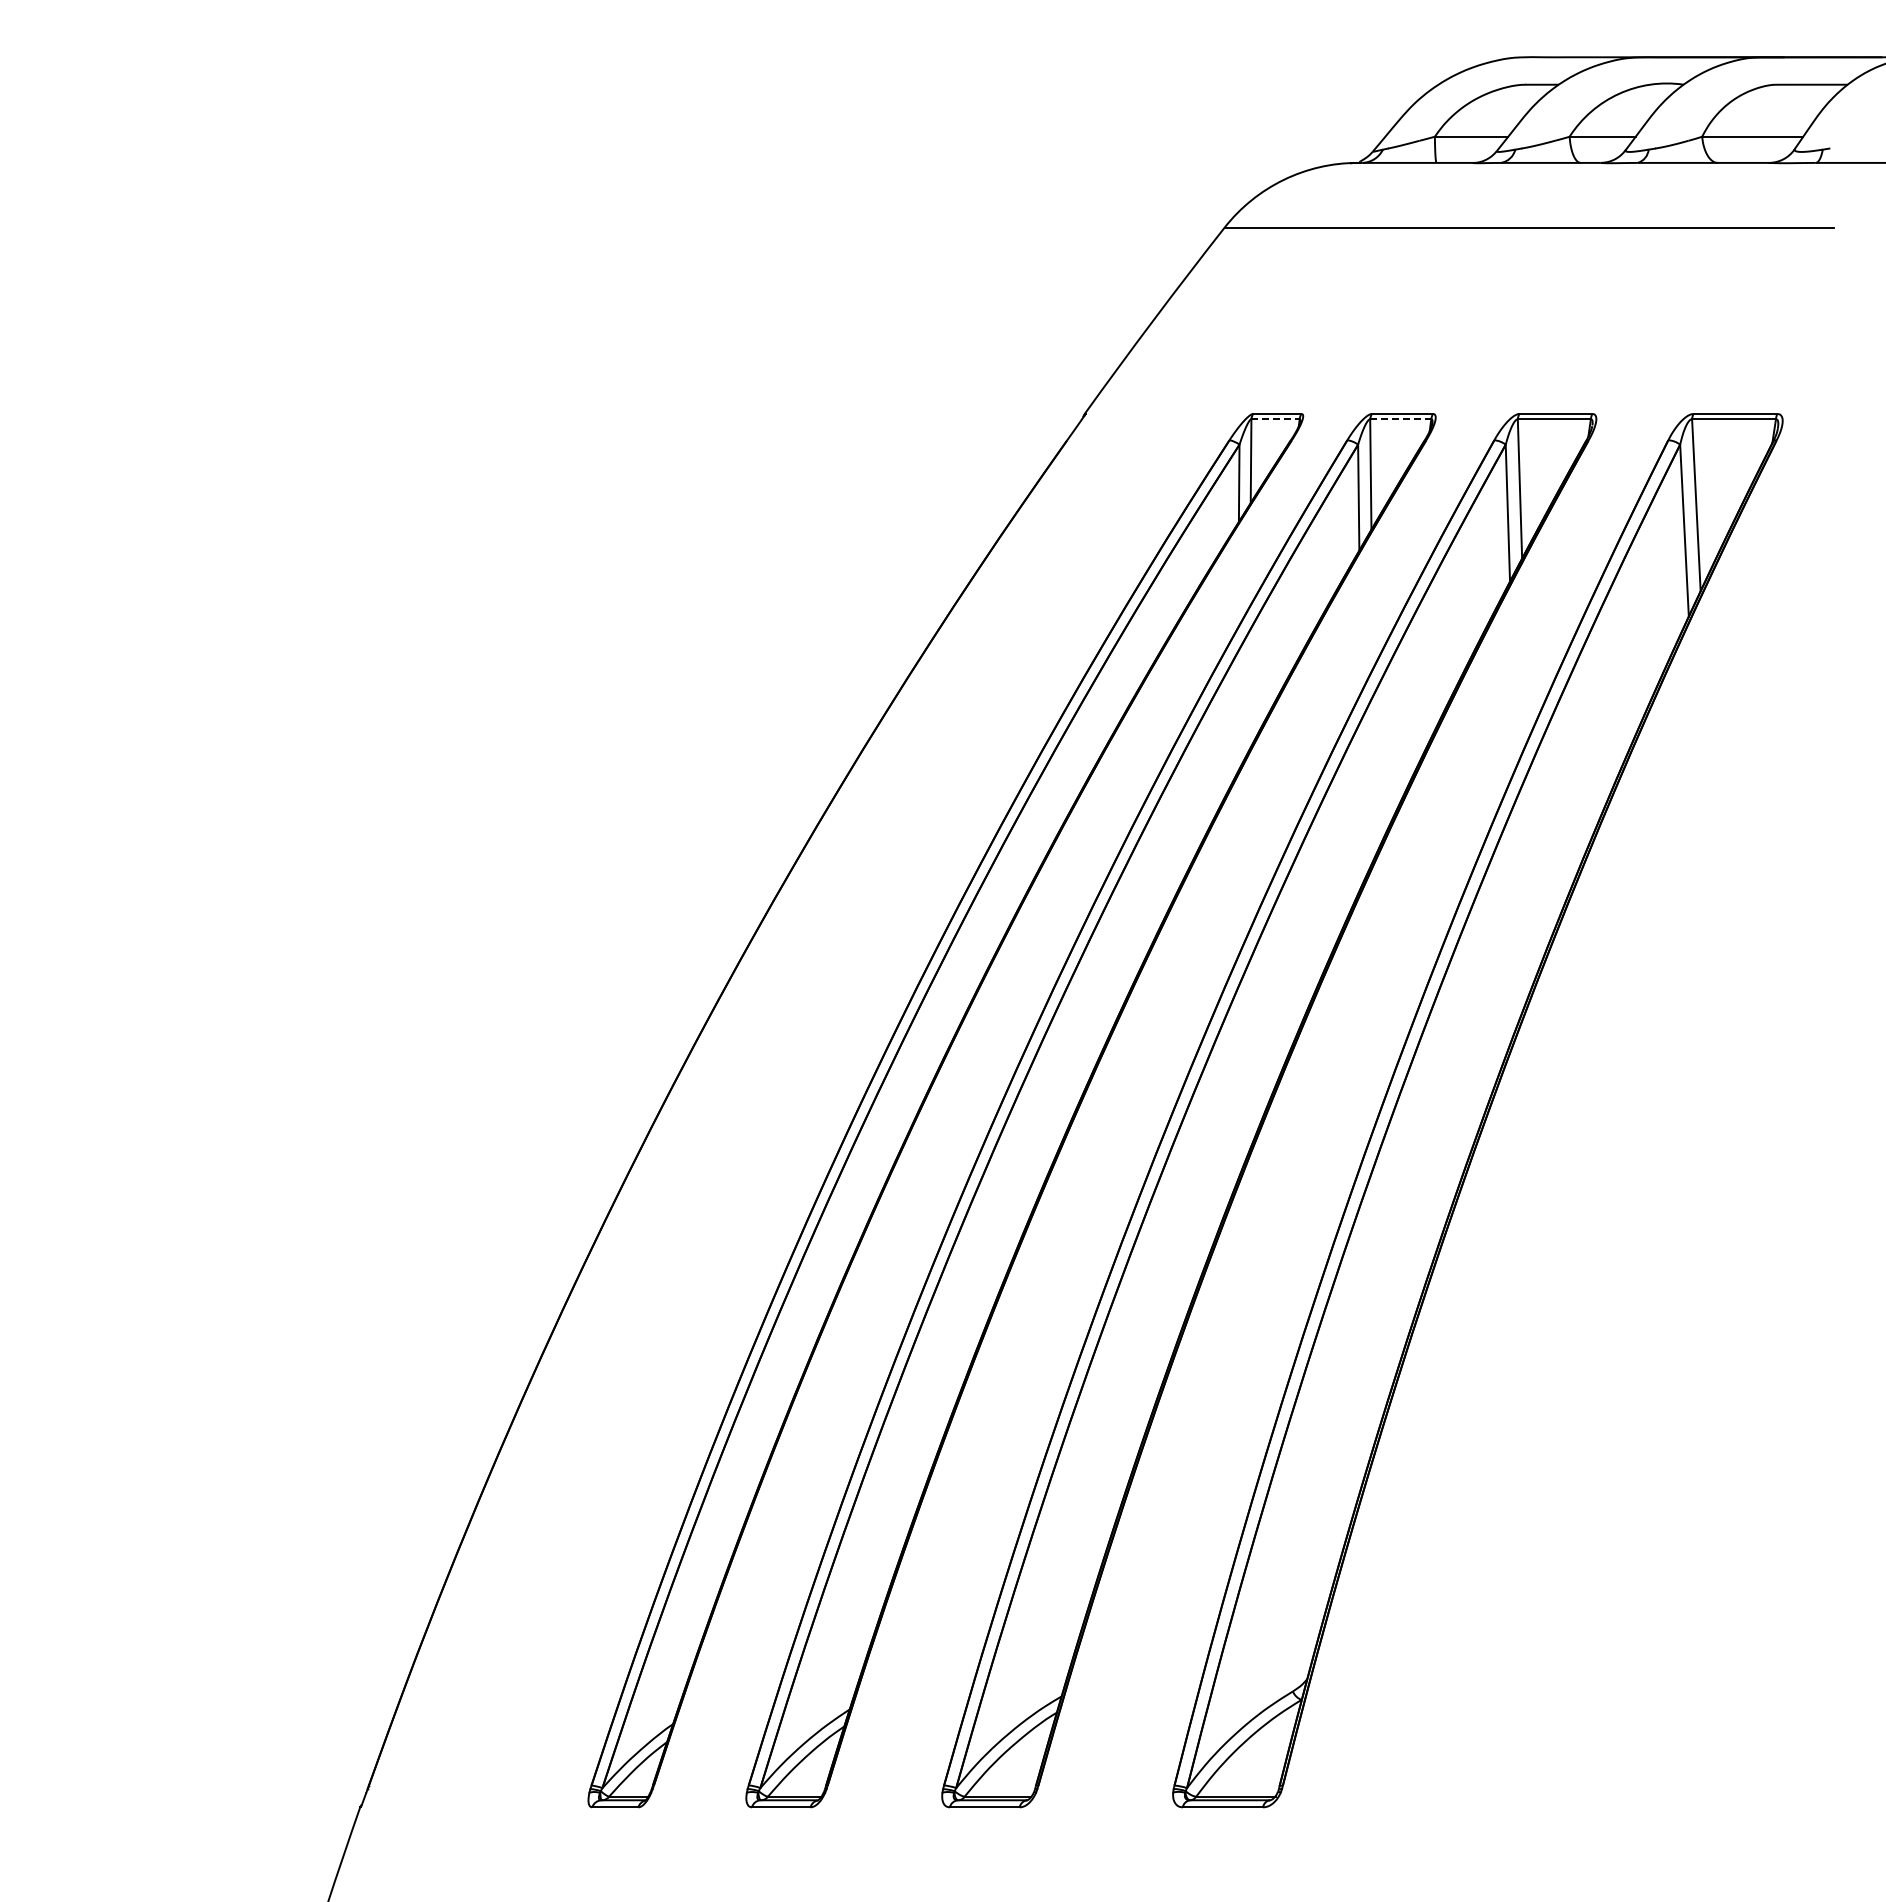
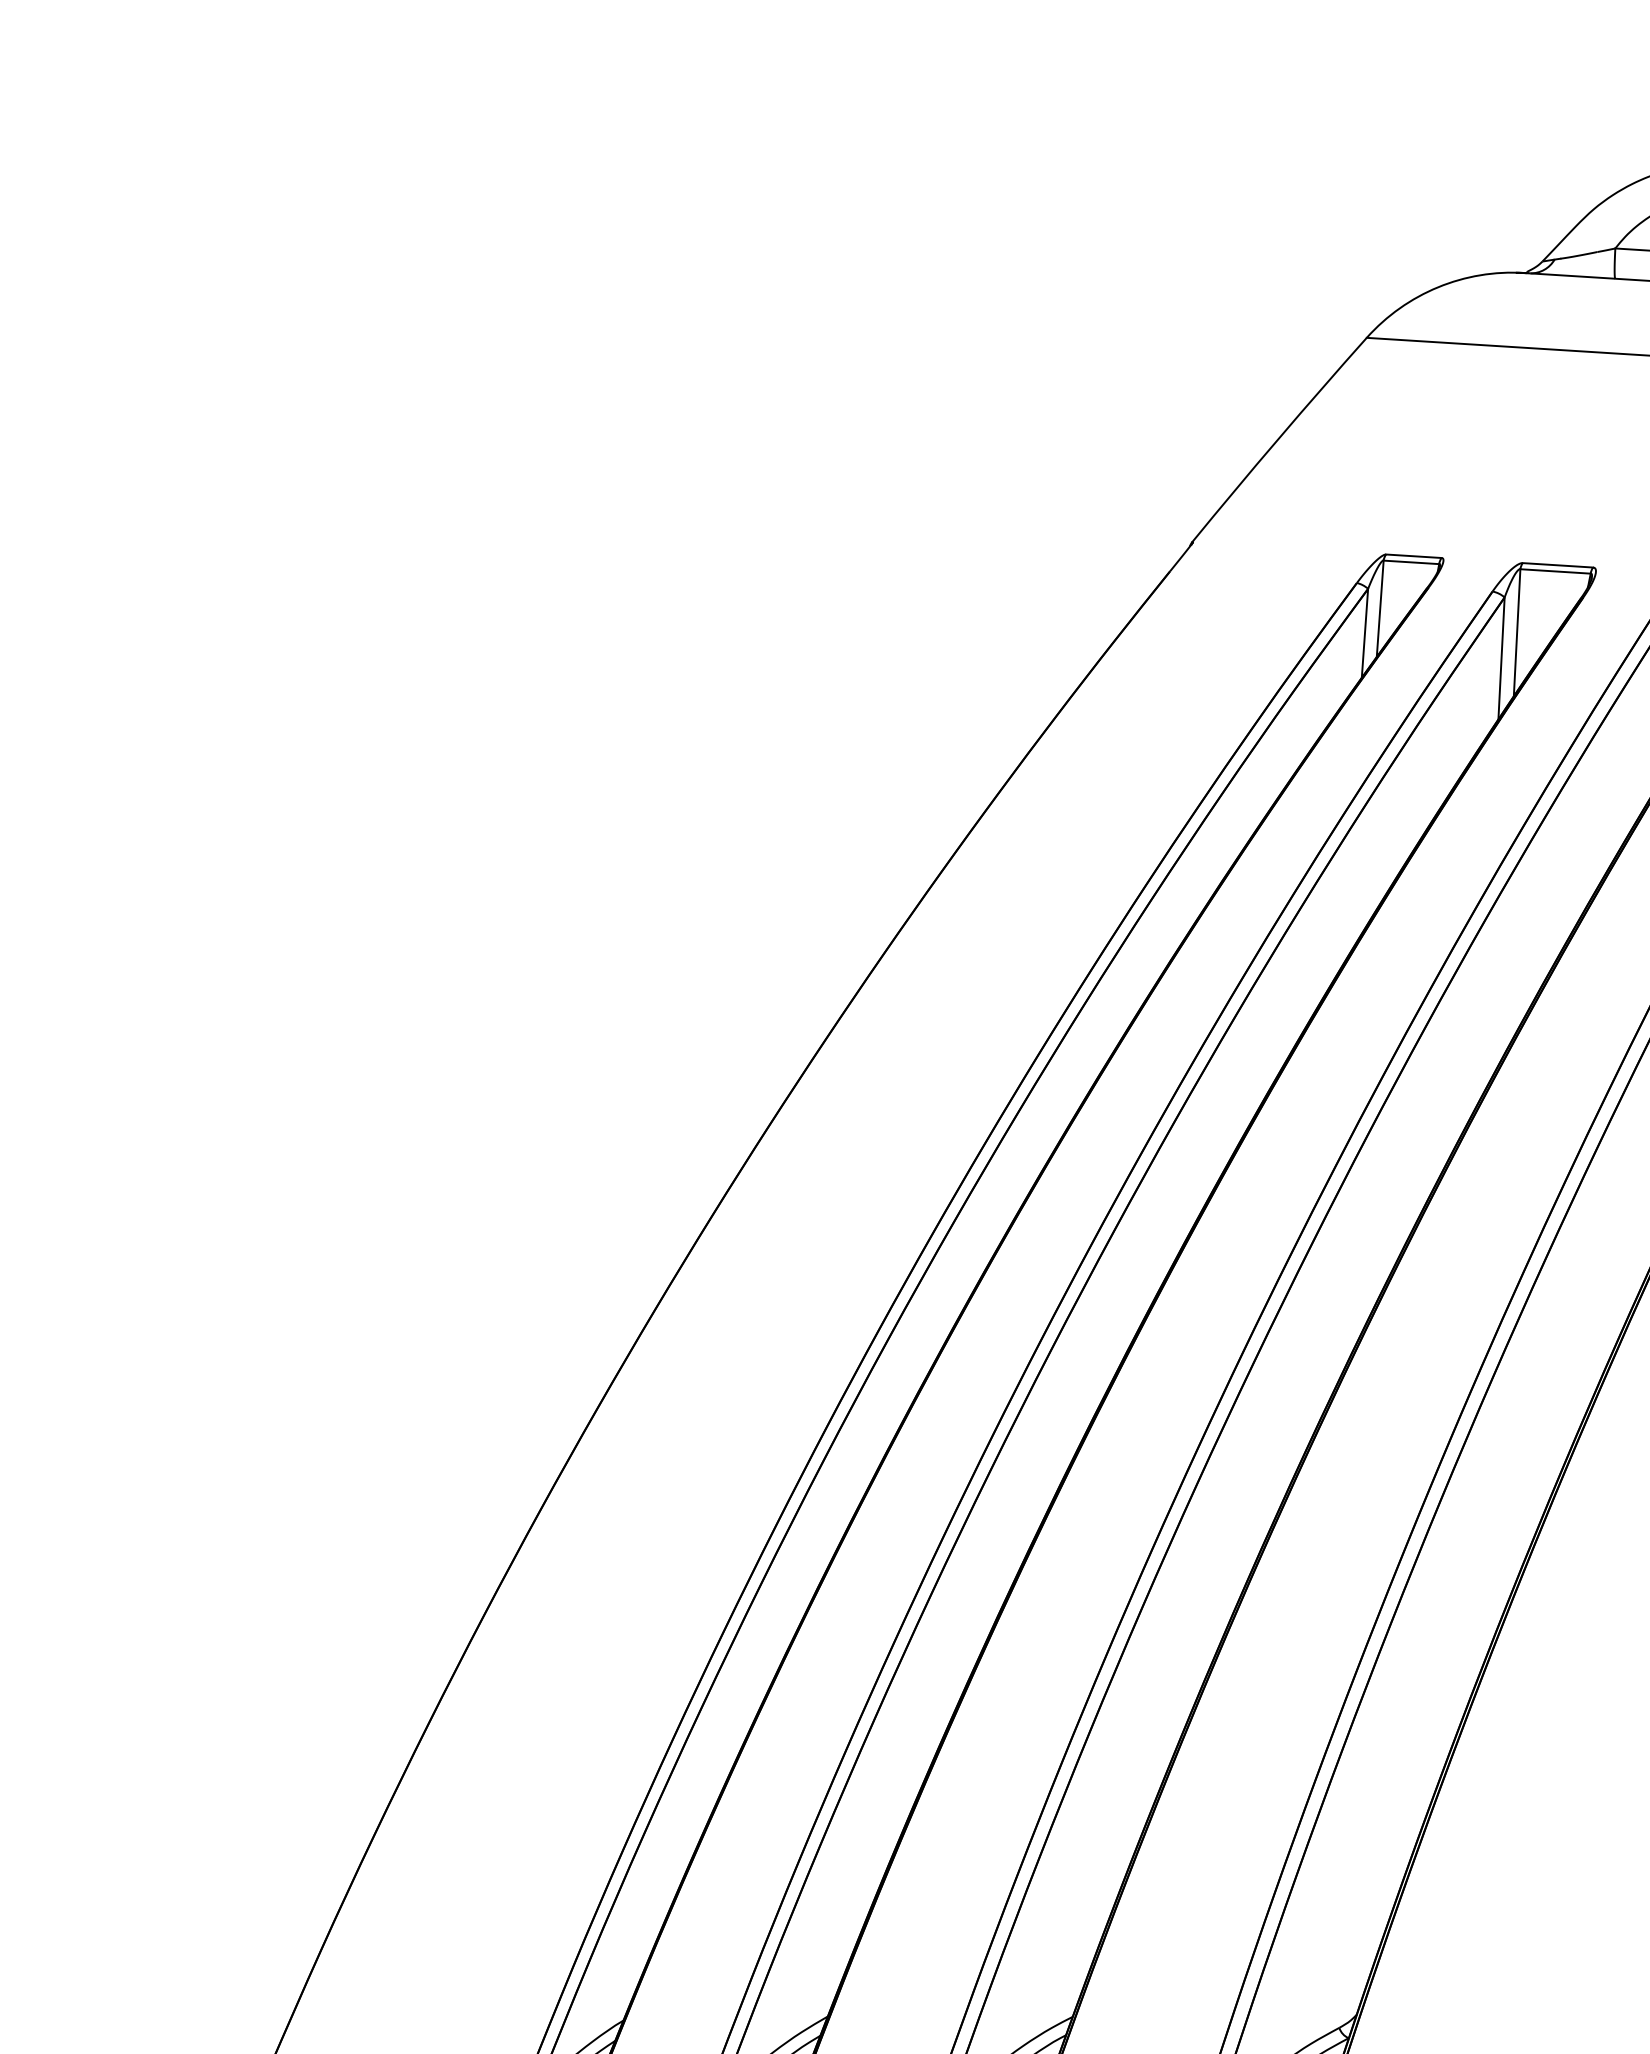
line: (1276, 419) -> (1412, 562), dashed -> solid
line: (1400, 419) -> (1555, 571), dashed -> solid

